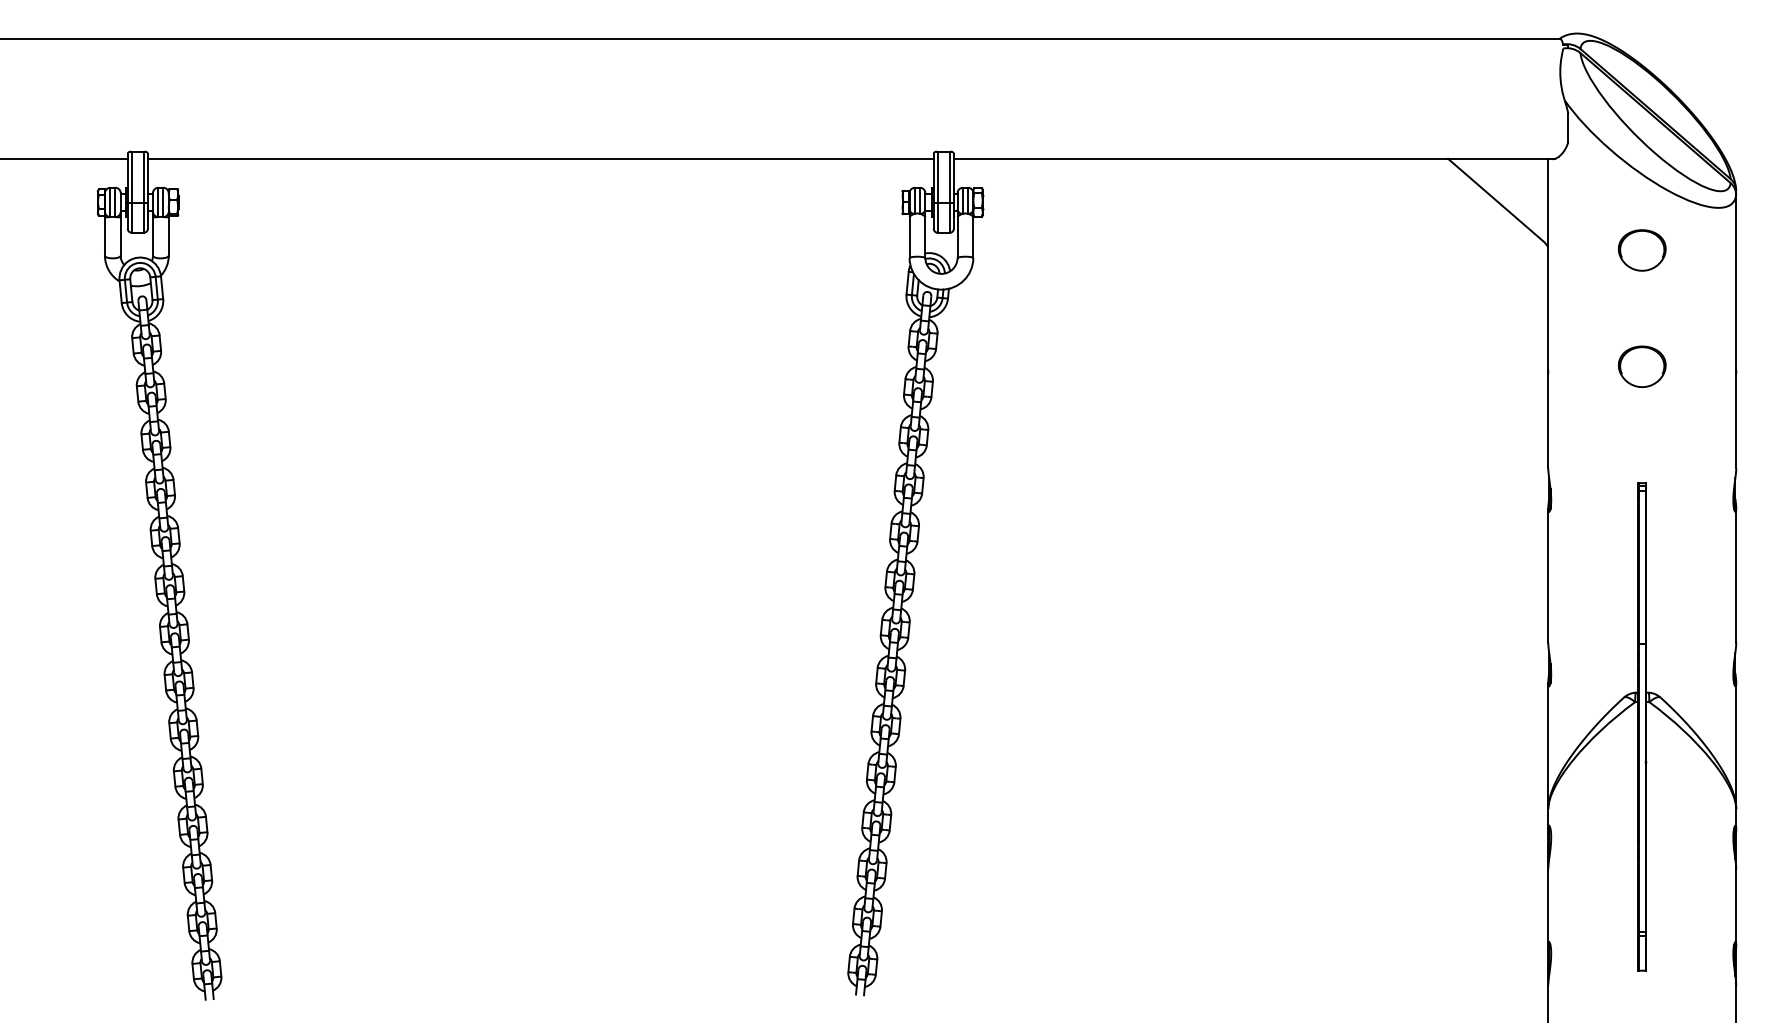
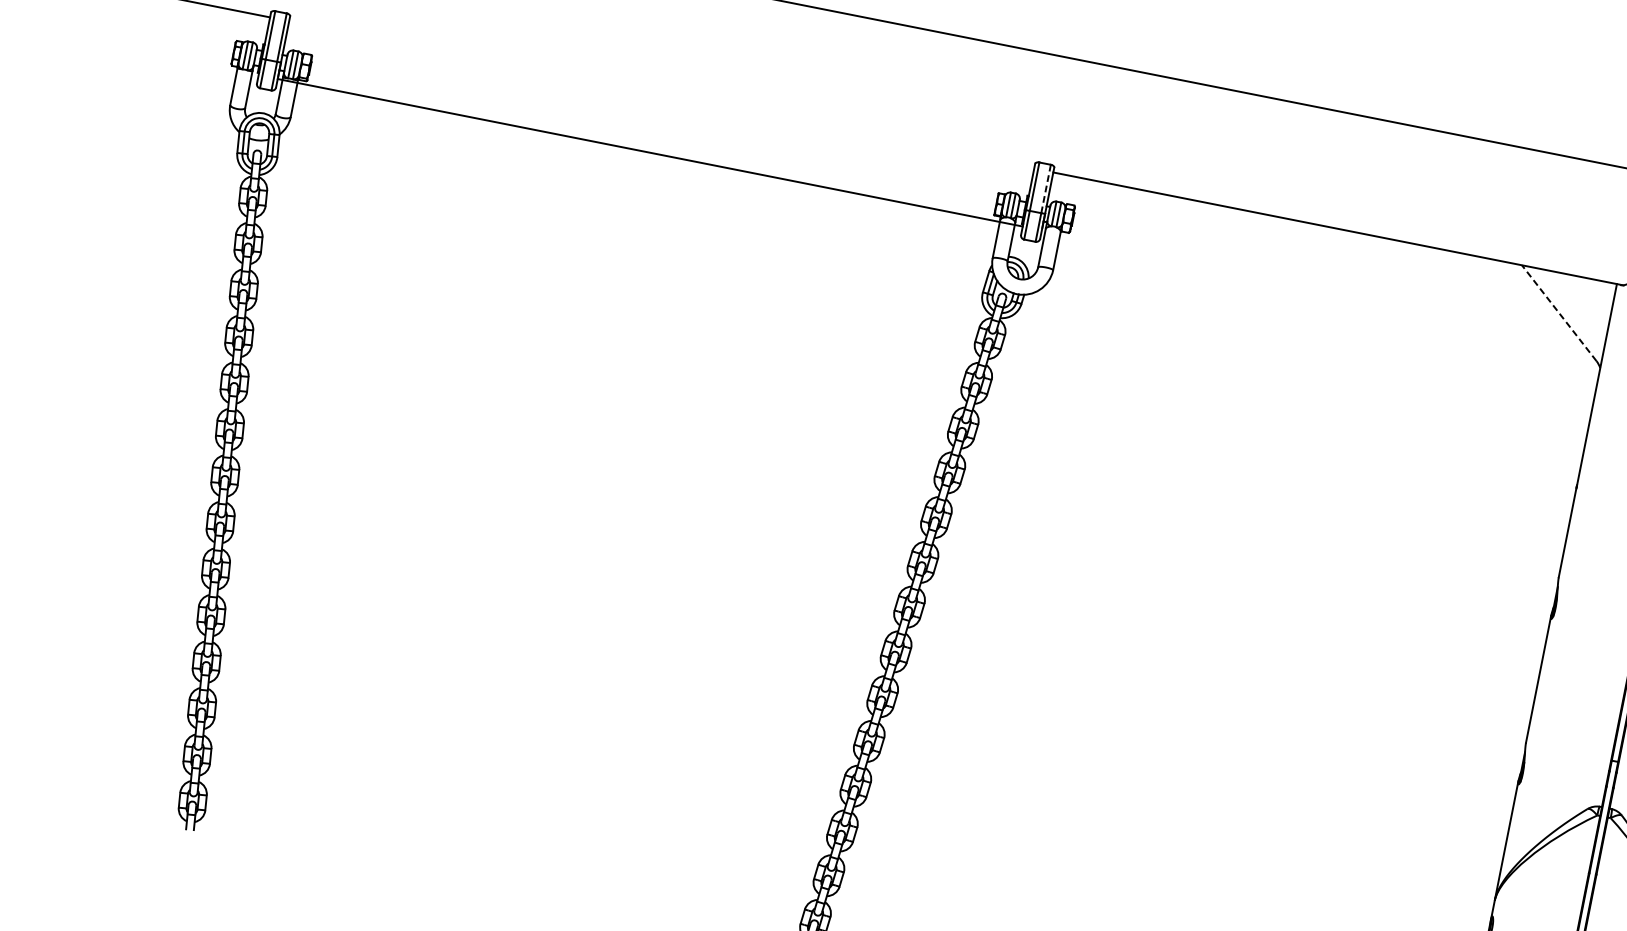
line: (540, 158) -> (650, 152), moved
line: (949, 177) -> (1045, 189), solid -> dashed
line: (1495, 199) -> (1559, 312), solid -> dashed

